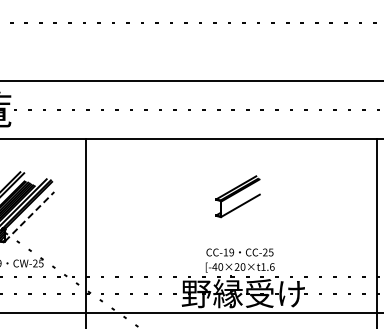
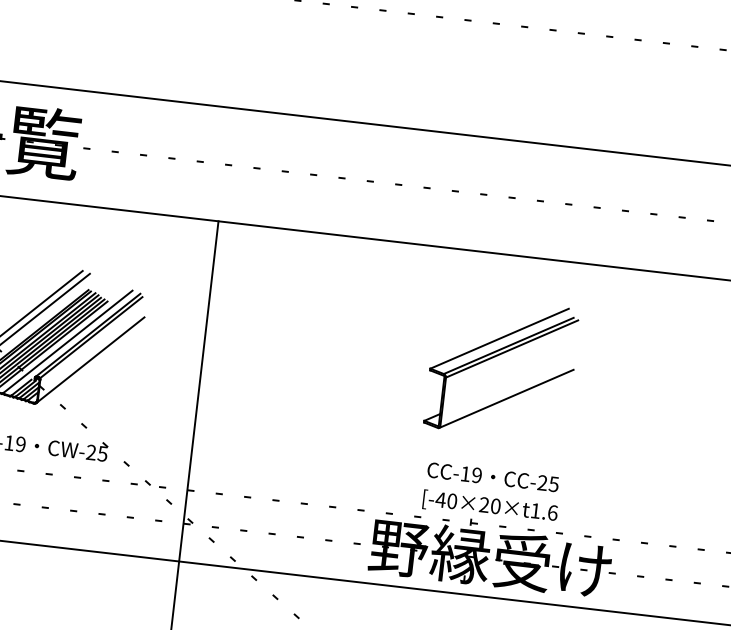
part: (237, 196) -> (500, 367), size x1.67
line: (29, 216) -> (90, 359), dashed -> solid

